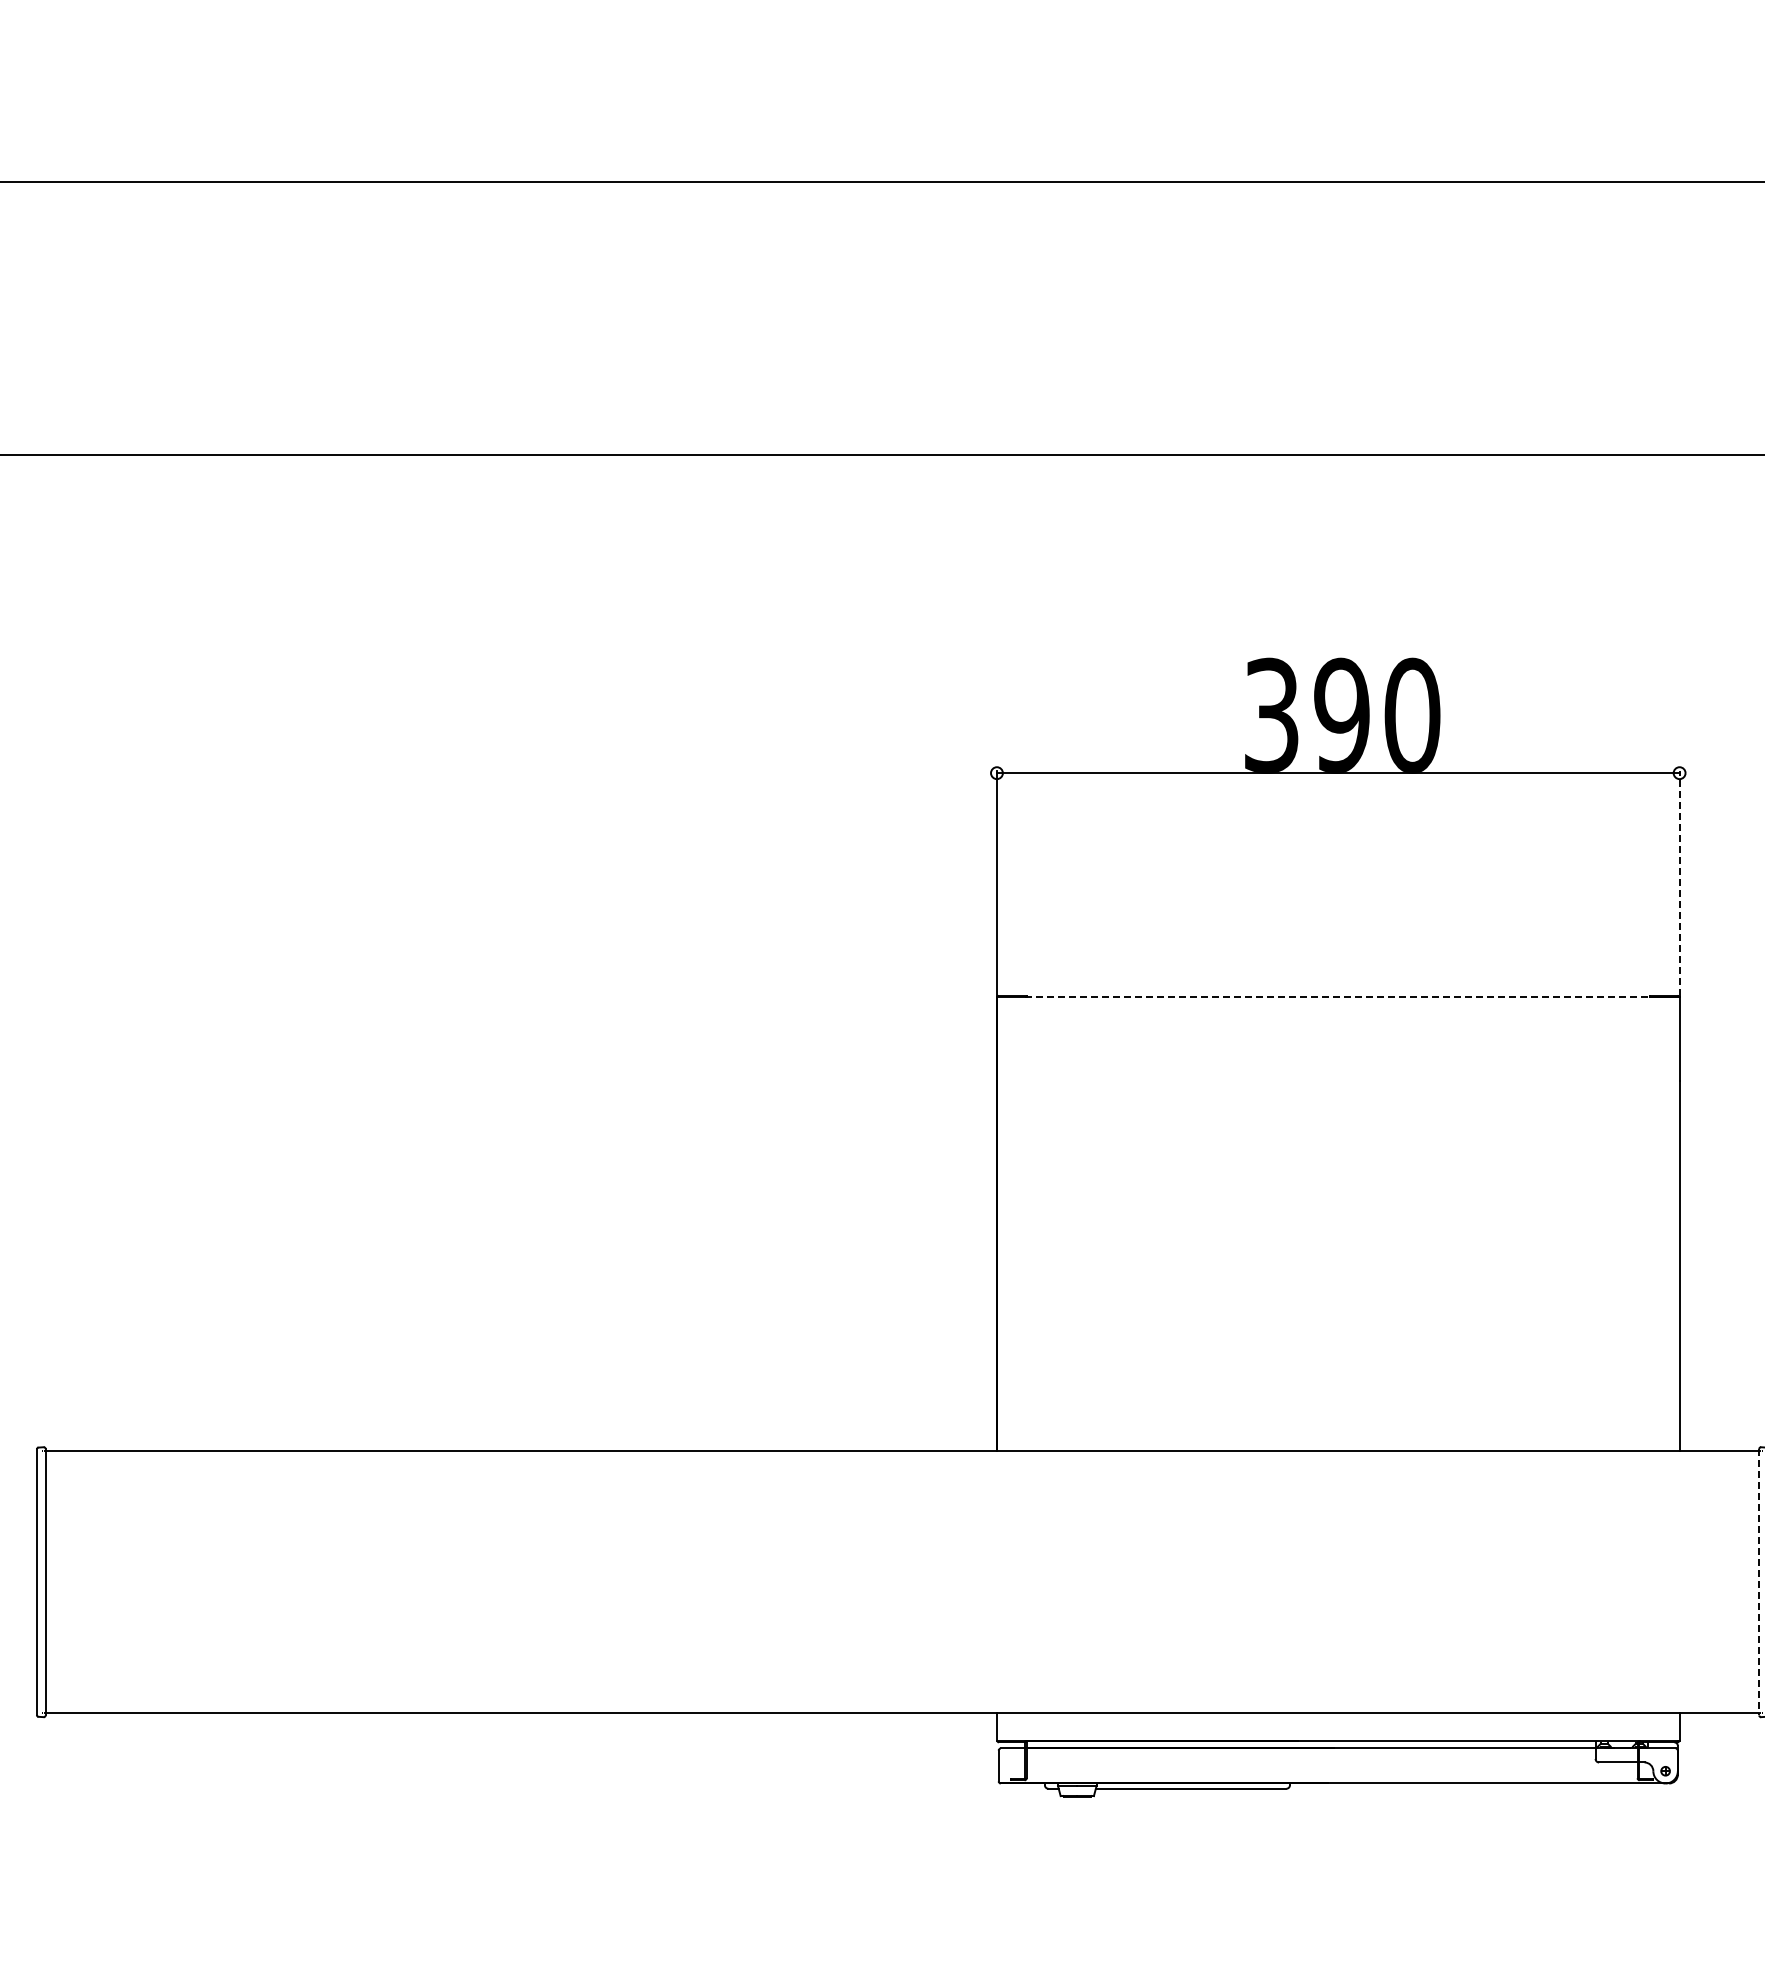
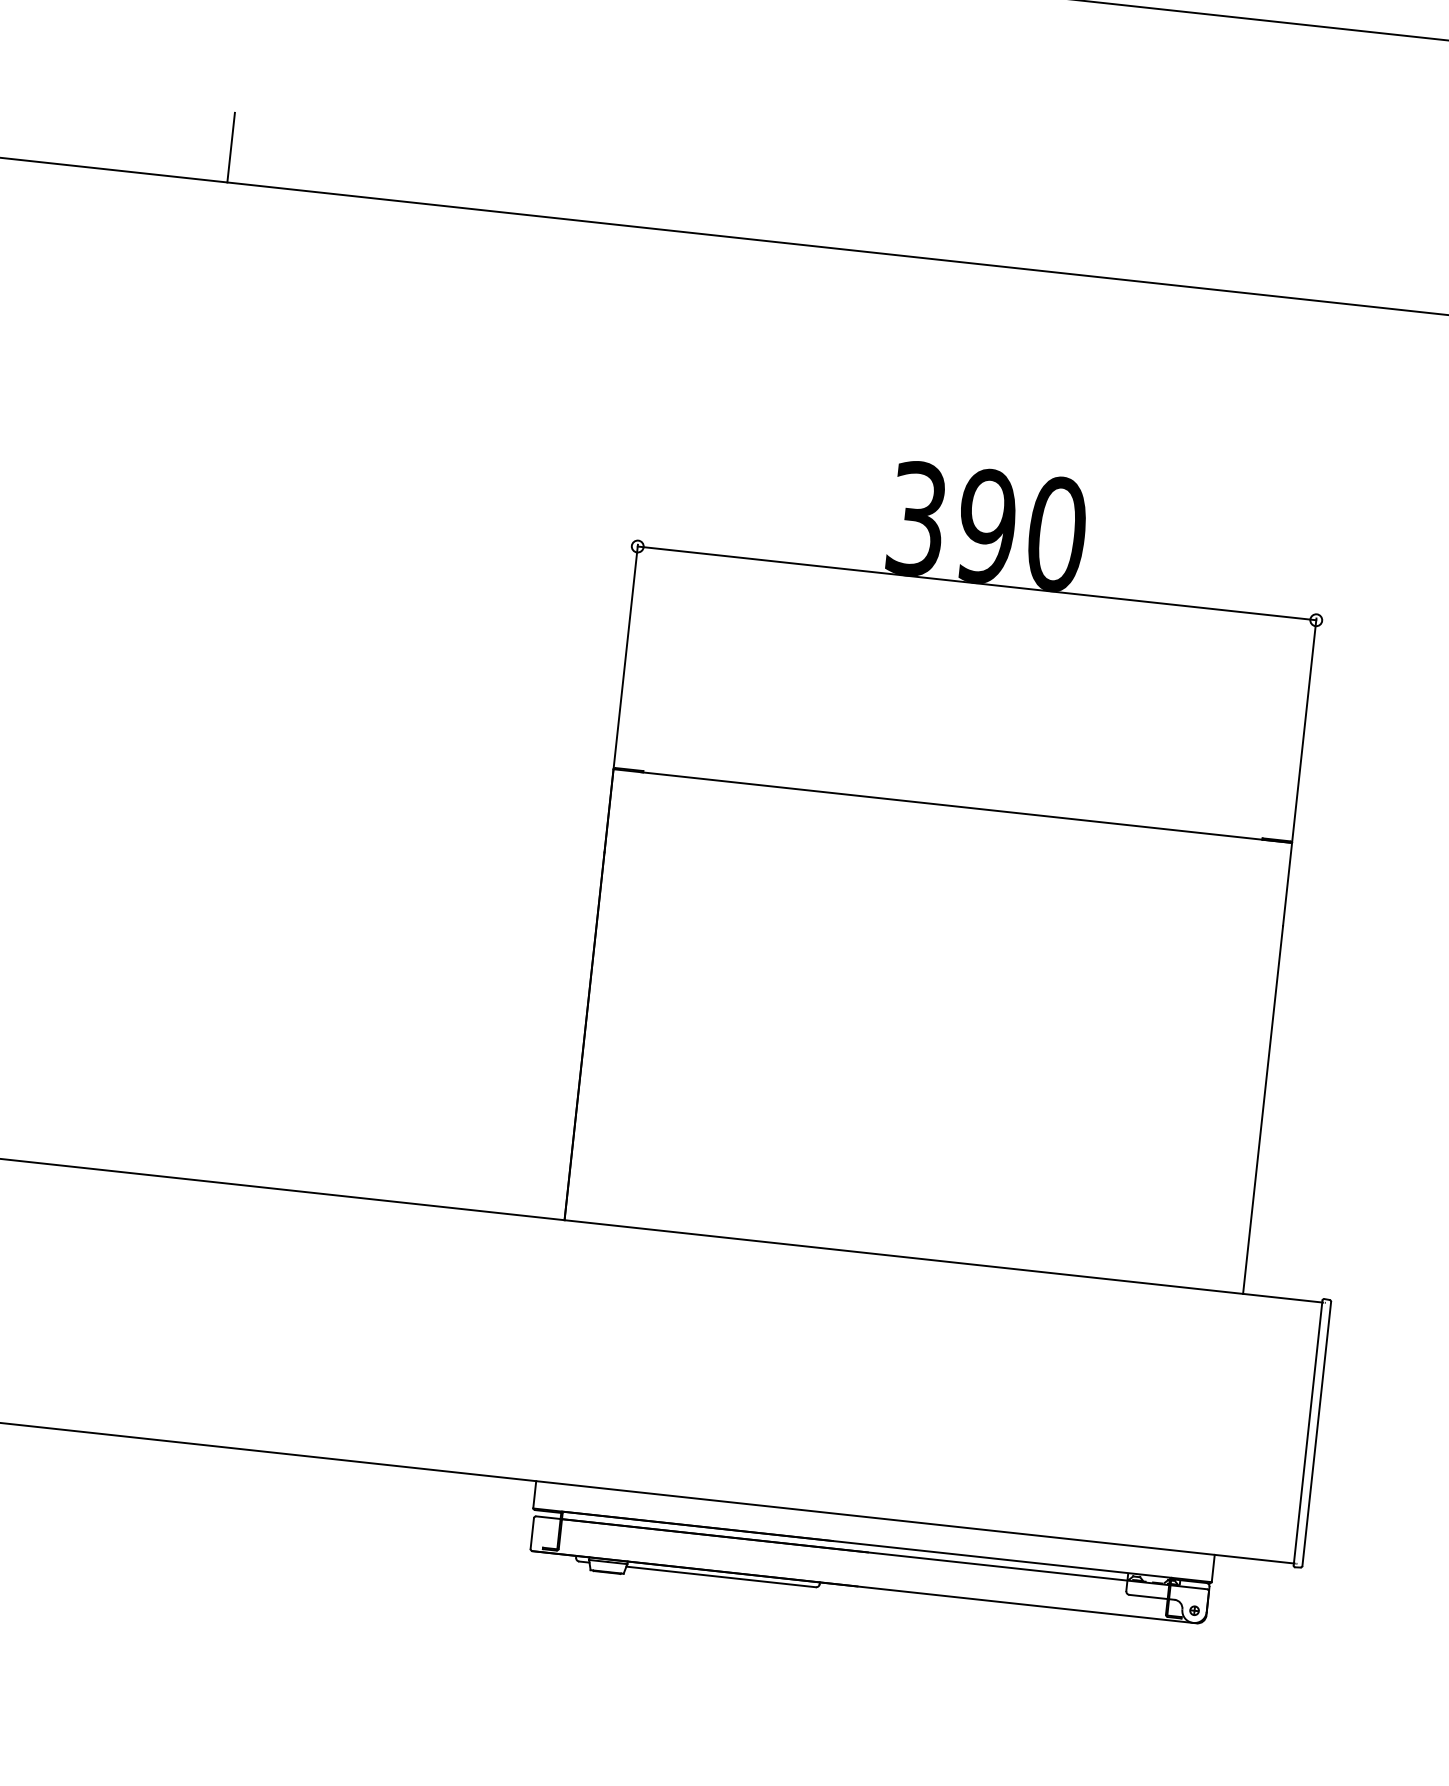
line: (549, 420) -> (231, 147), added
line: (1679, 883) -> (1304, 729), dashed -> solid
line: (1337, 997) -> (952, 806), dashed -> solid
line: (1759, 1582) -> (1308, 1433), dashed -> solid

